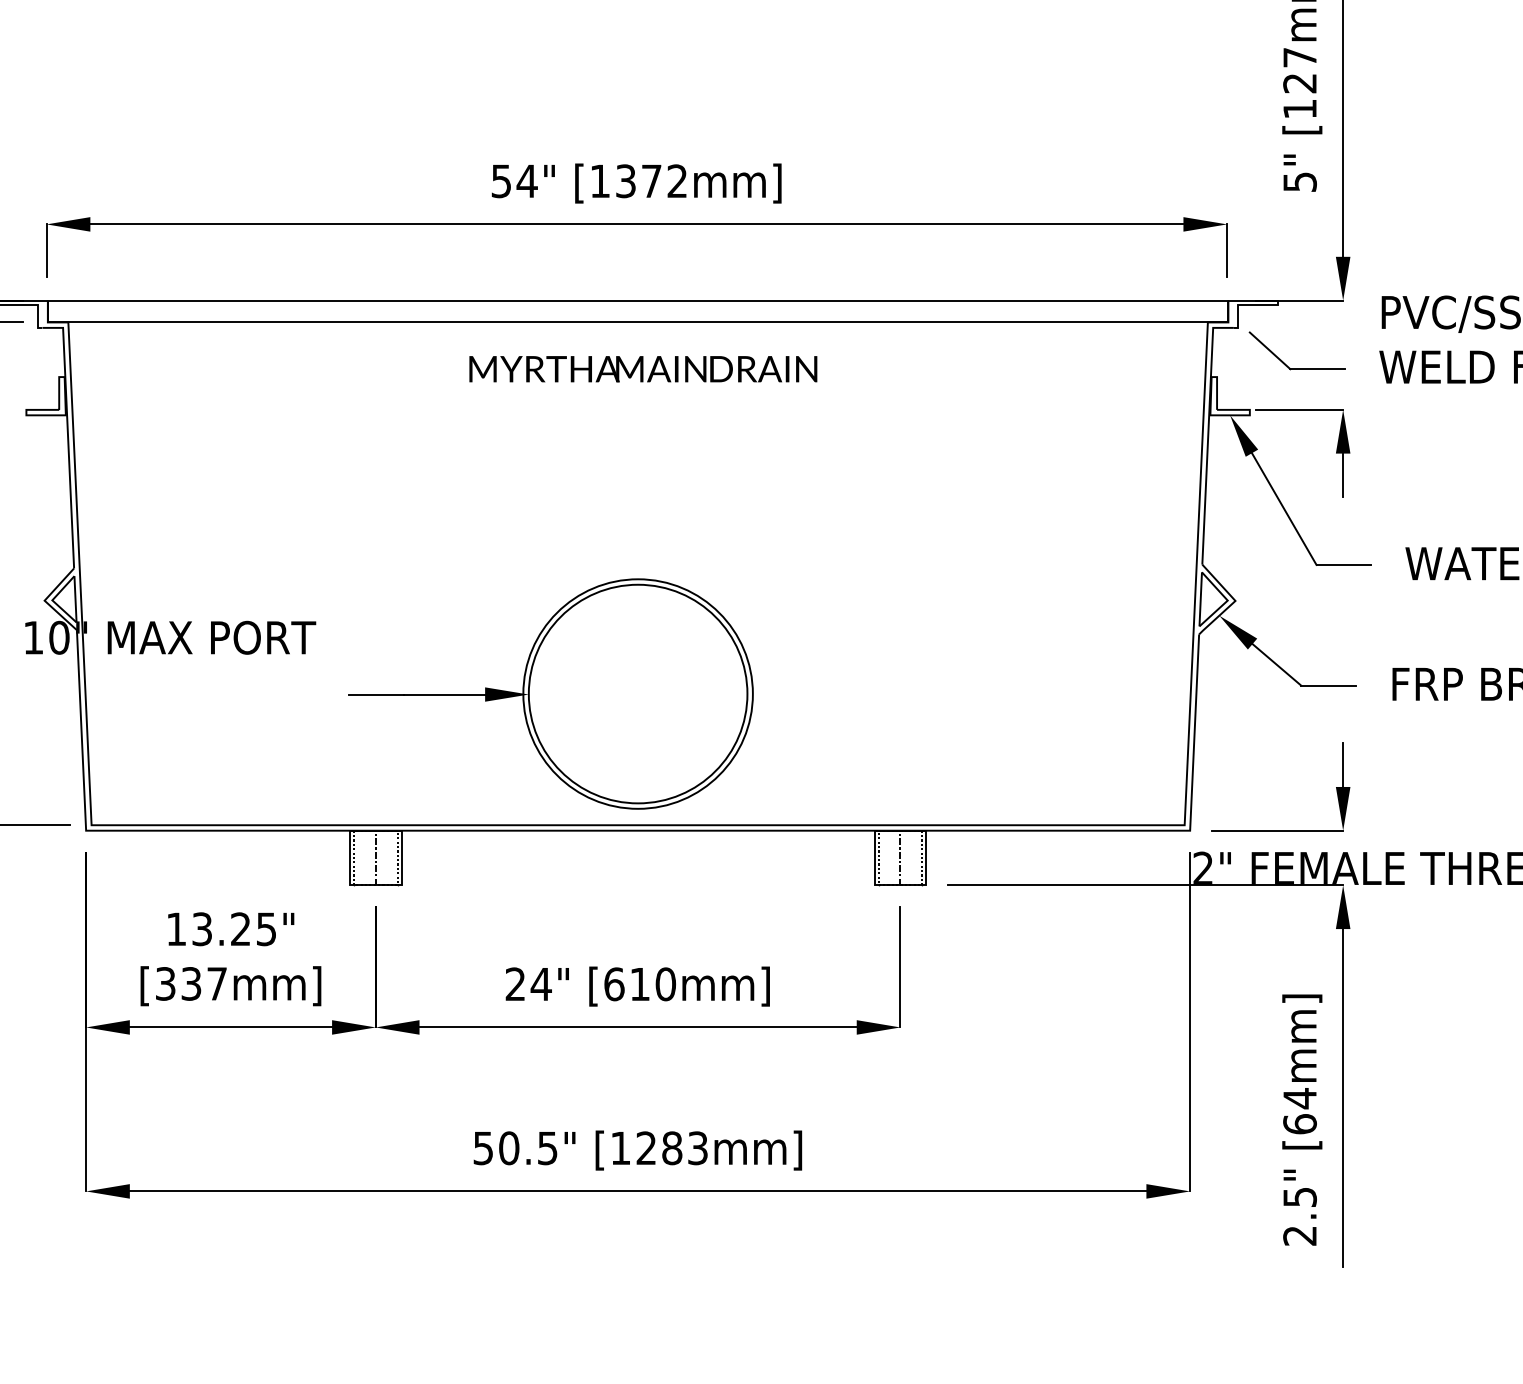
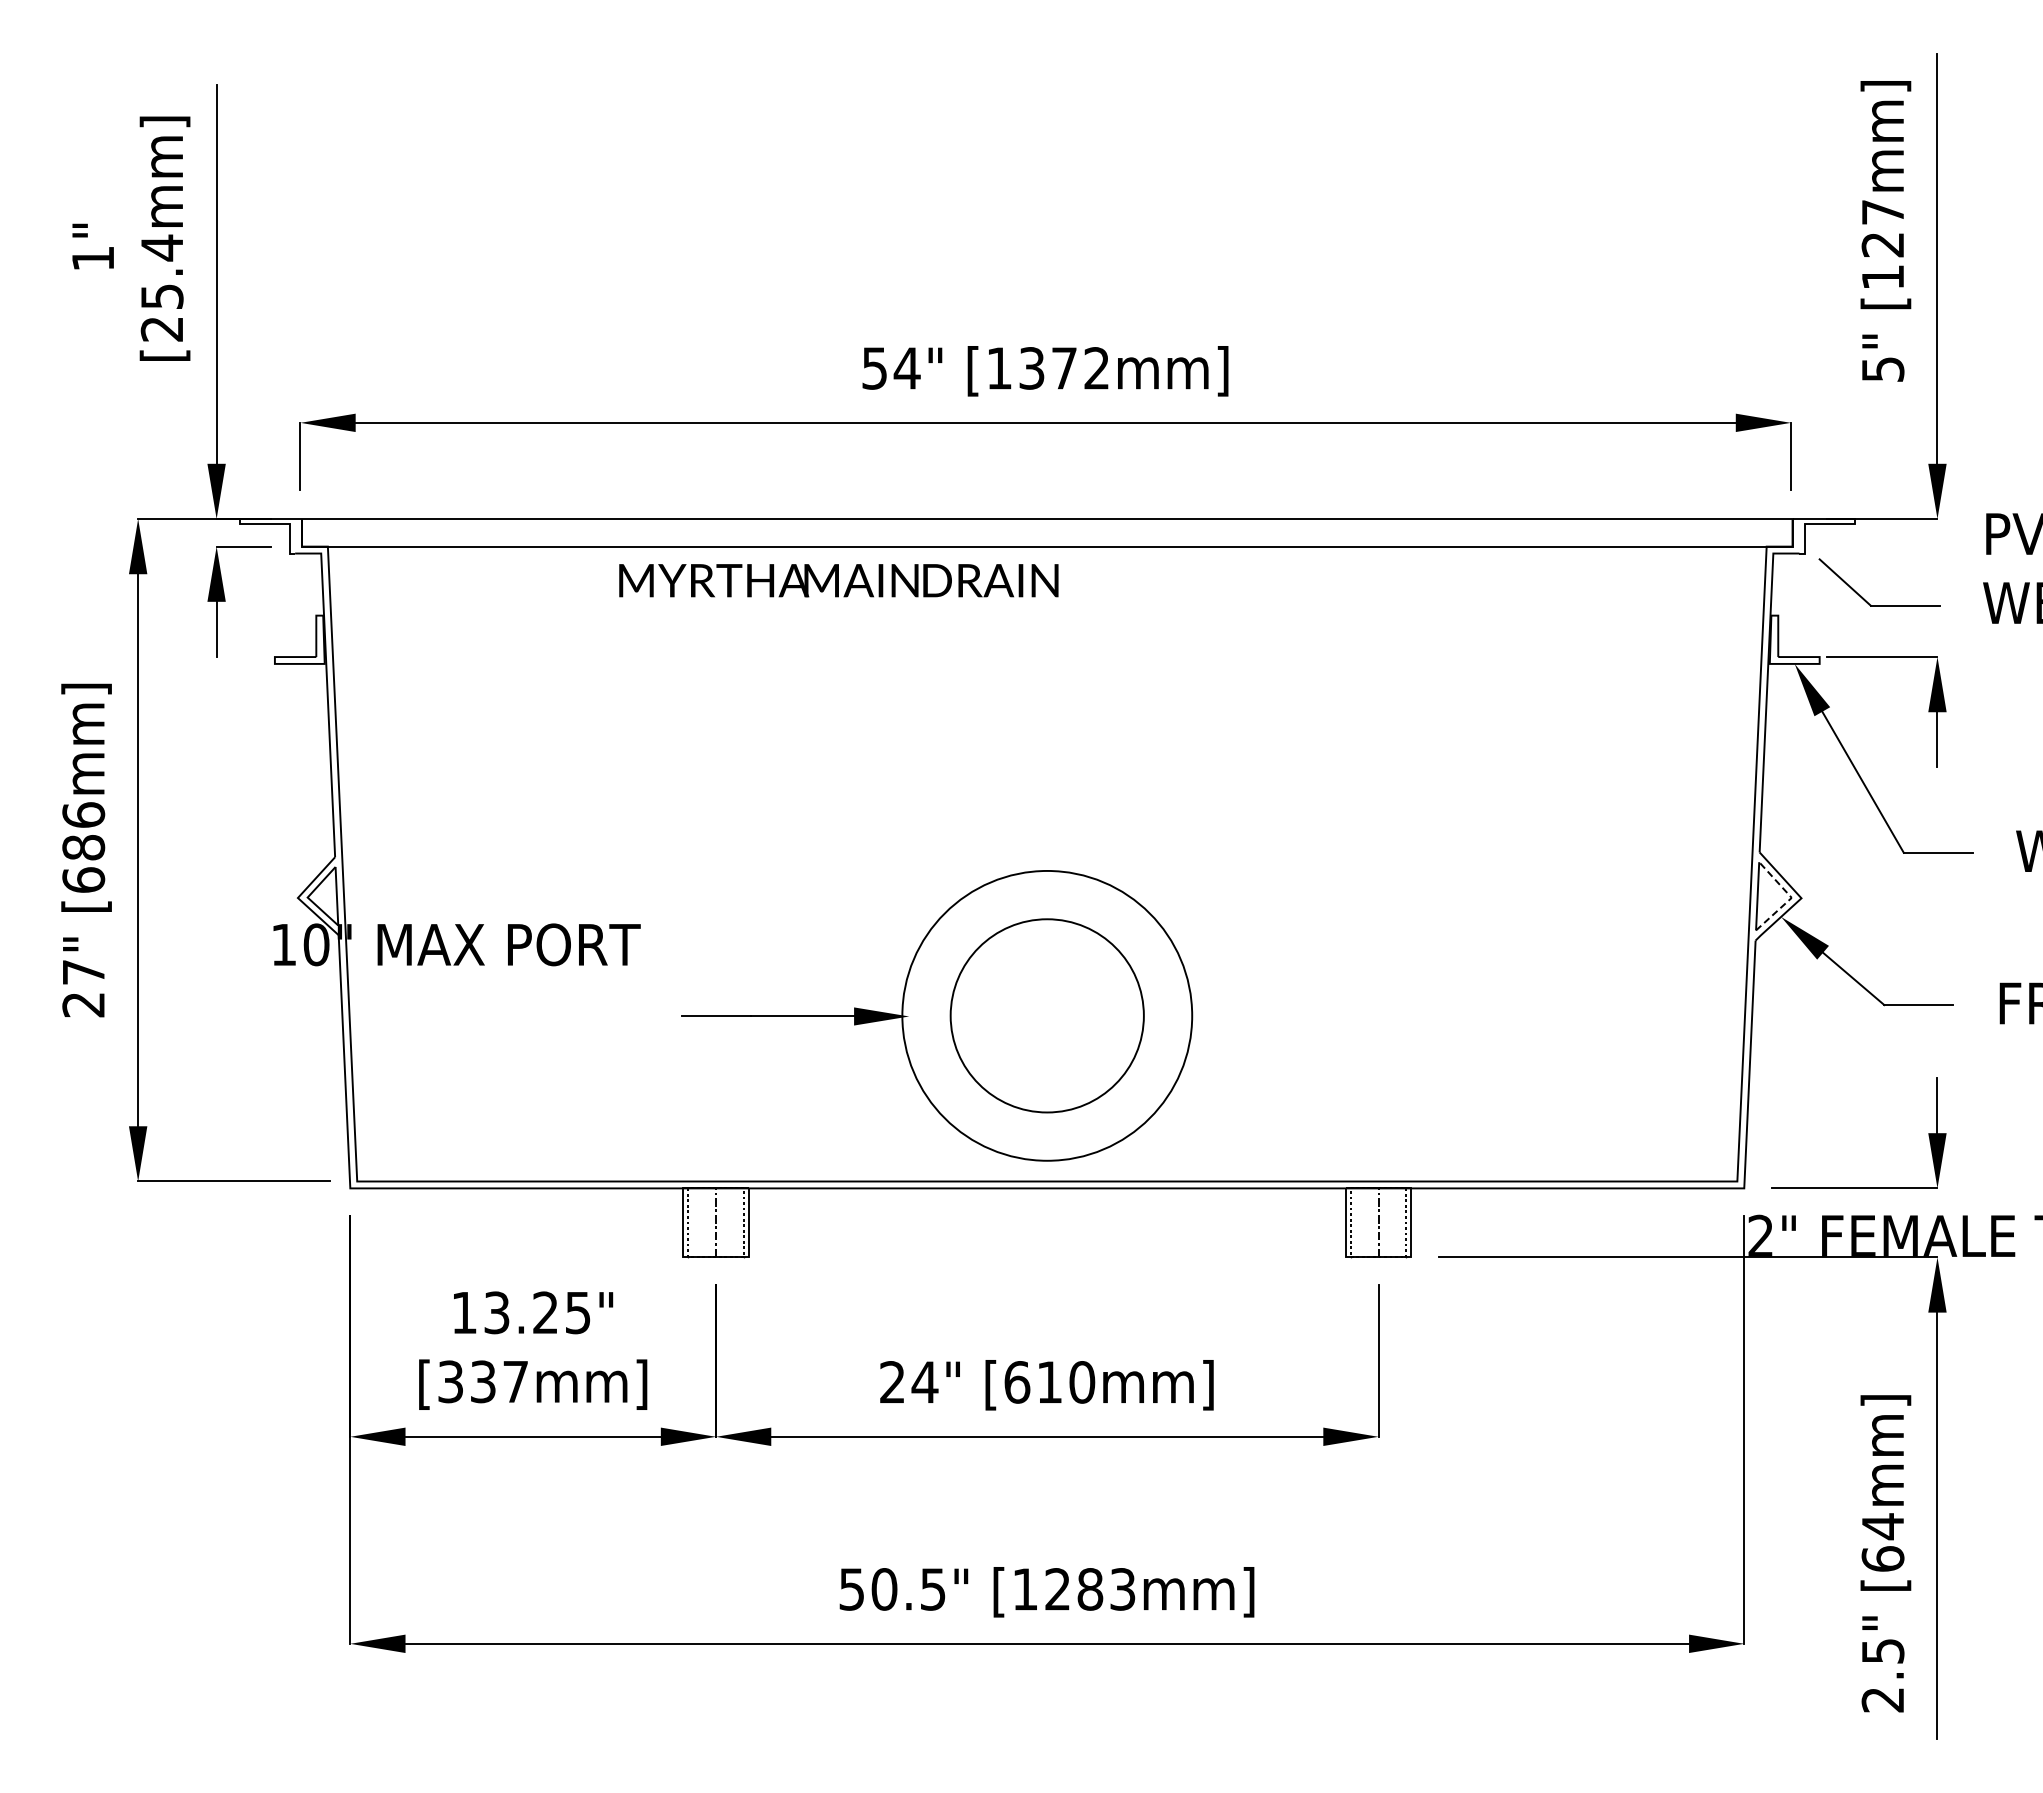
text: (643, 369) -> (838, 580), moved
line: (1227, 600) -> (1791, 897), solid -> dashed
circle: (638, 693) -> (1047, 1015), size x0.7

